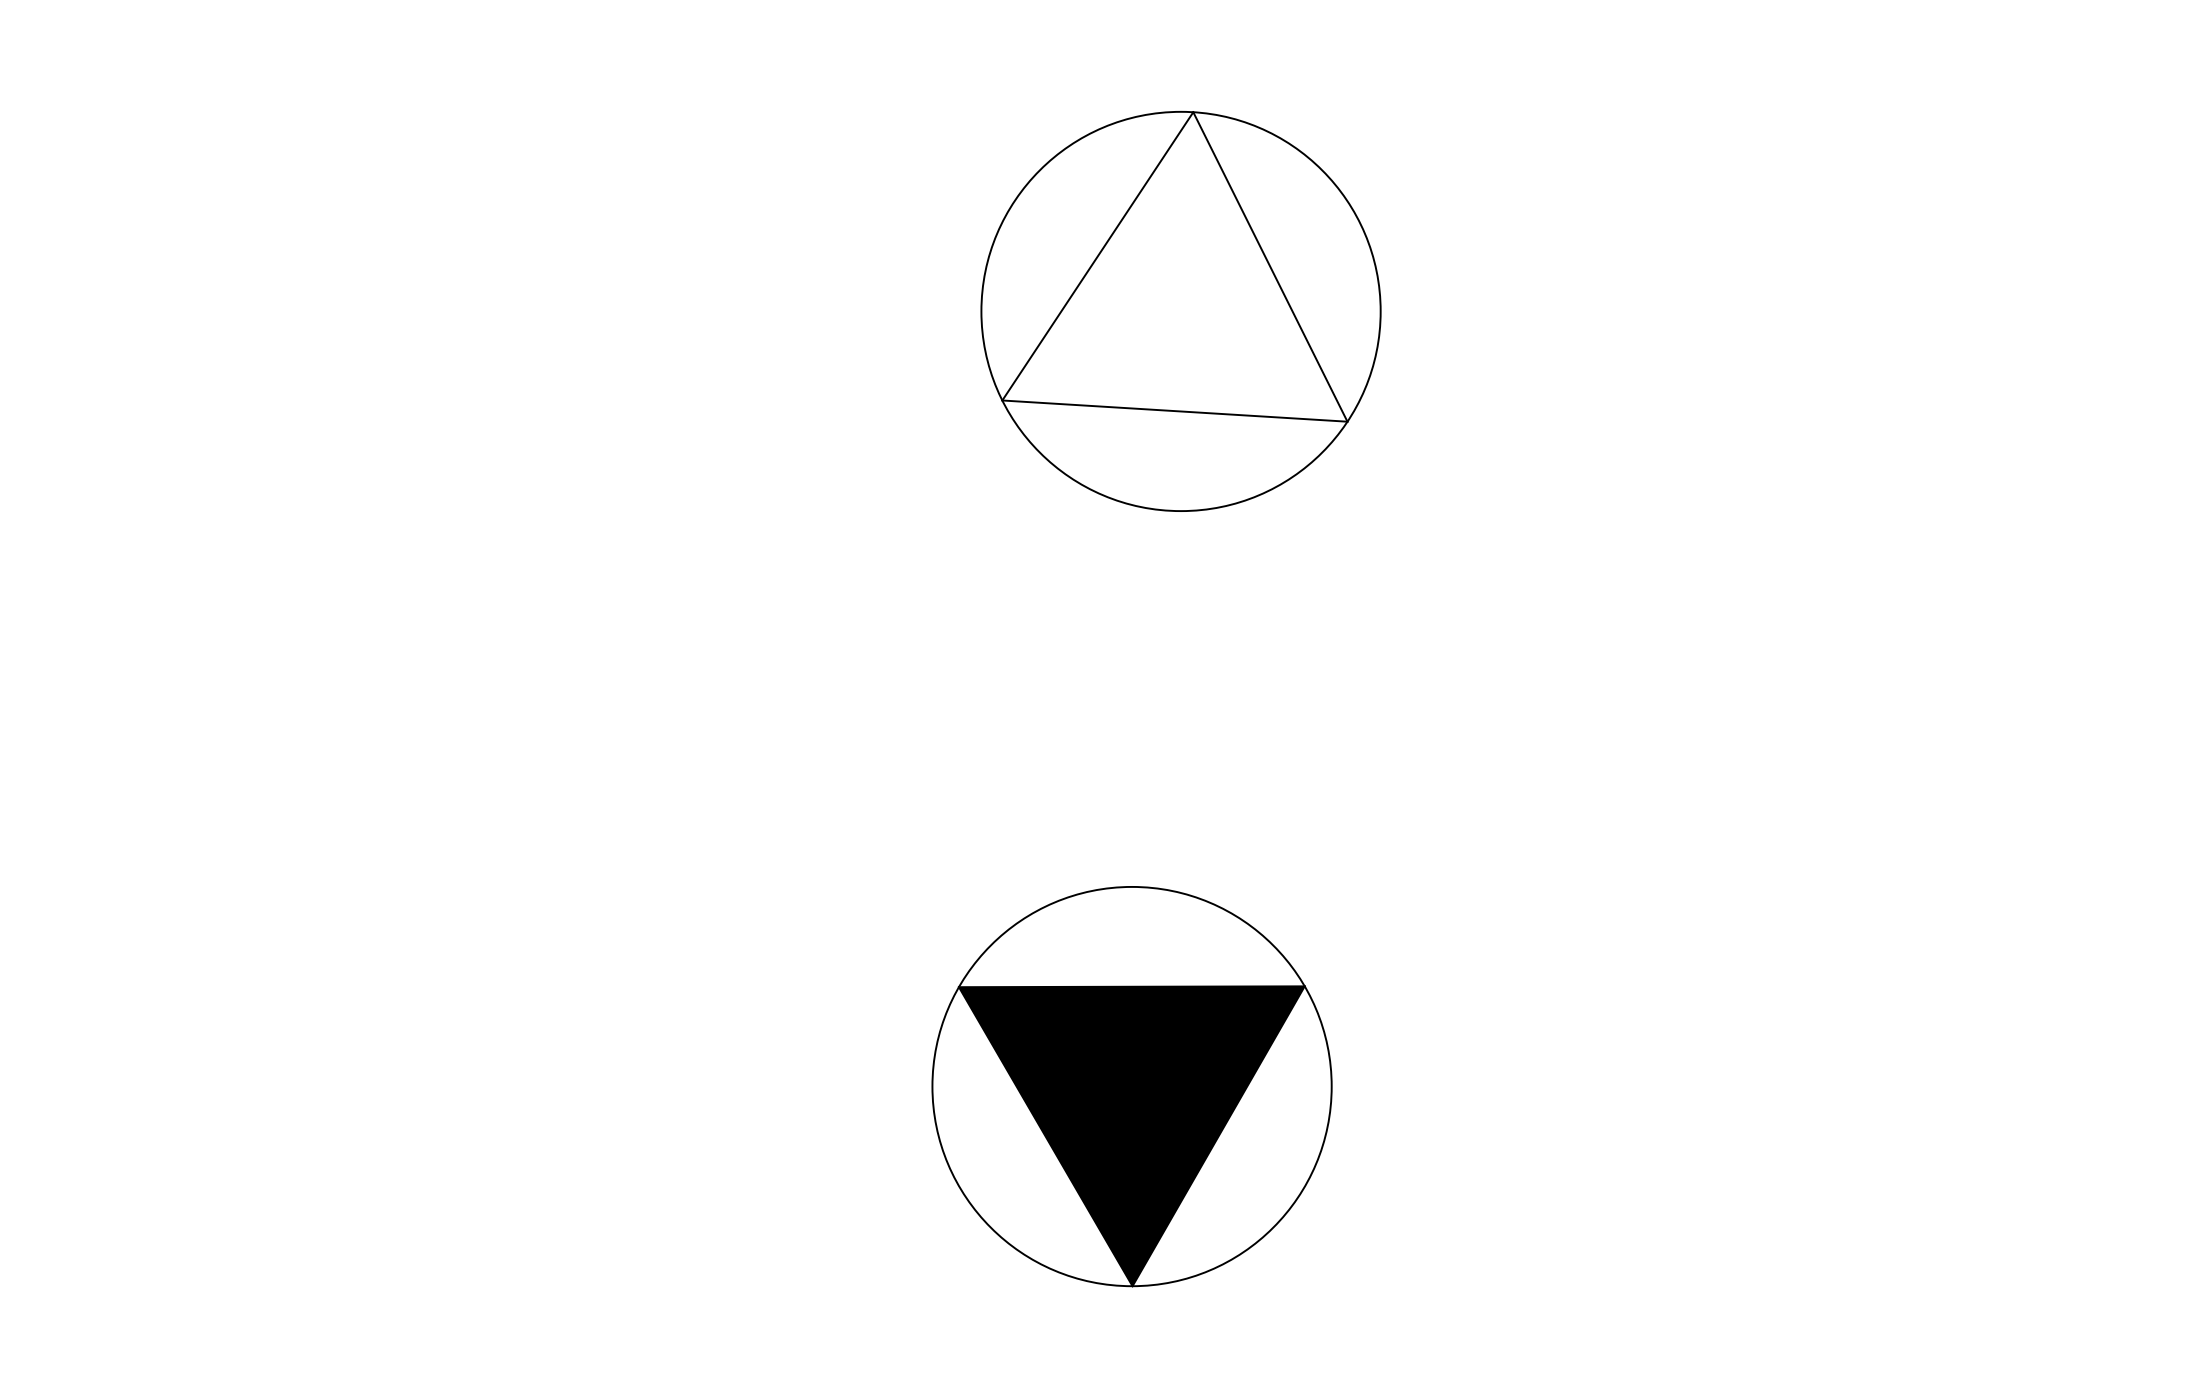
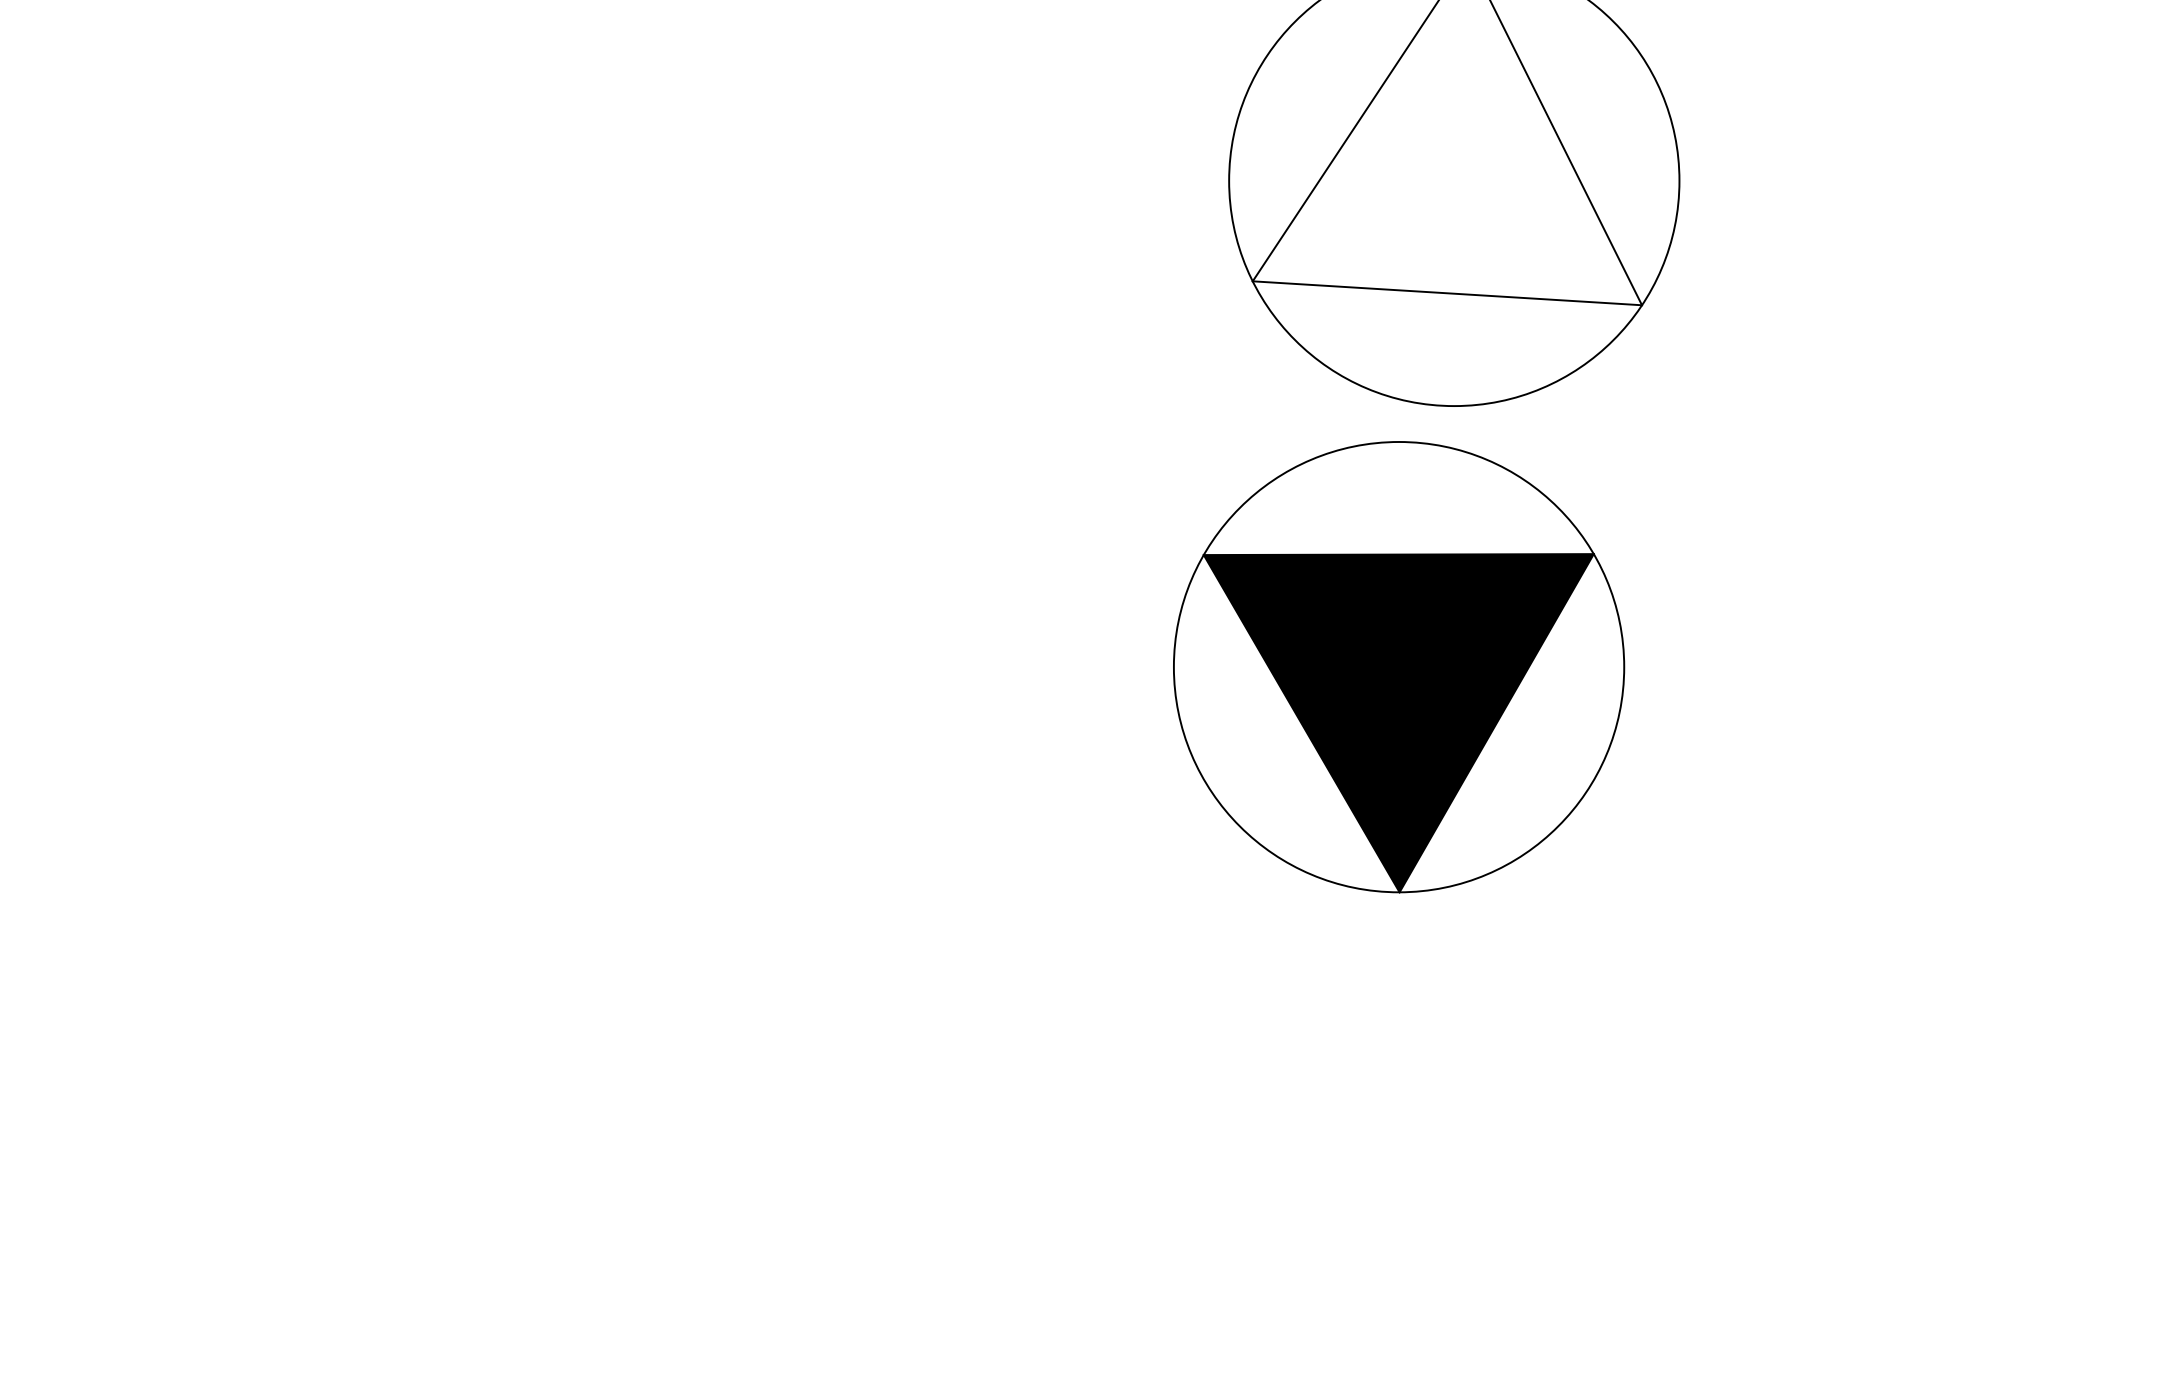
part: (1131, 1086) -> (1398, 667), moved

